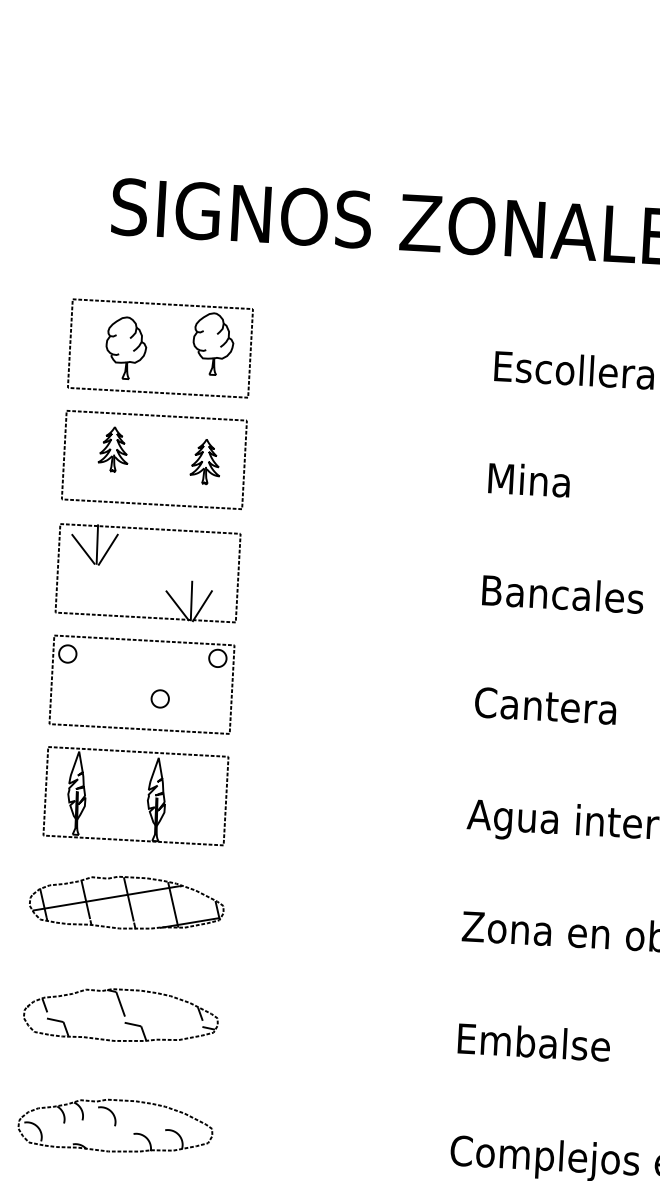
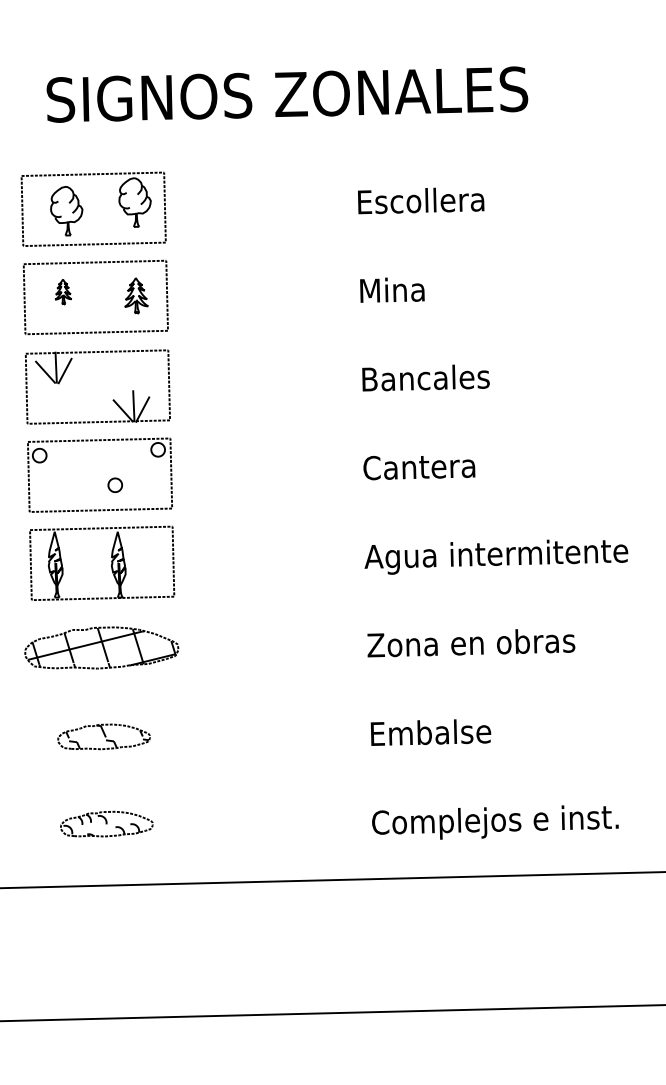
part: (114, 449) -> (63, 291), size x0.7
part: (120, 1014) -> (103, 736), size x0.6
part: (115, 1124) -> (106, 823), size x0.6

